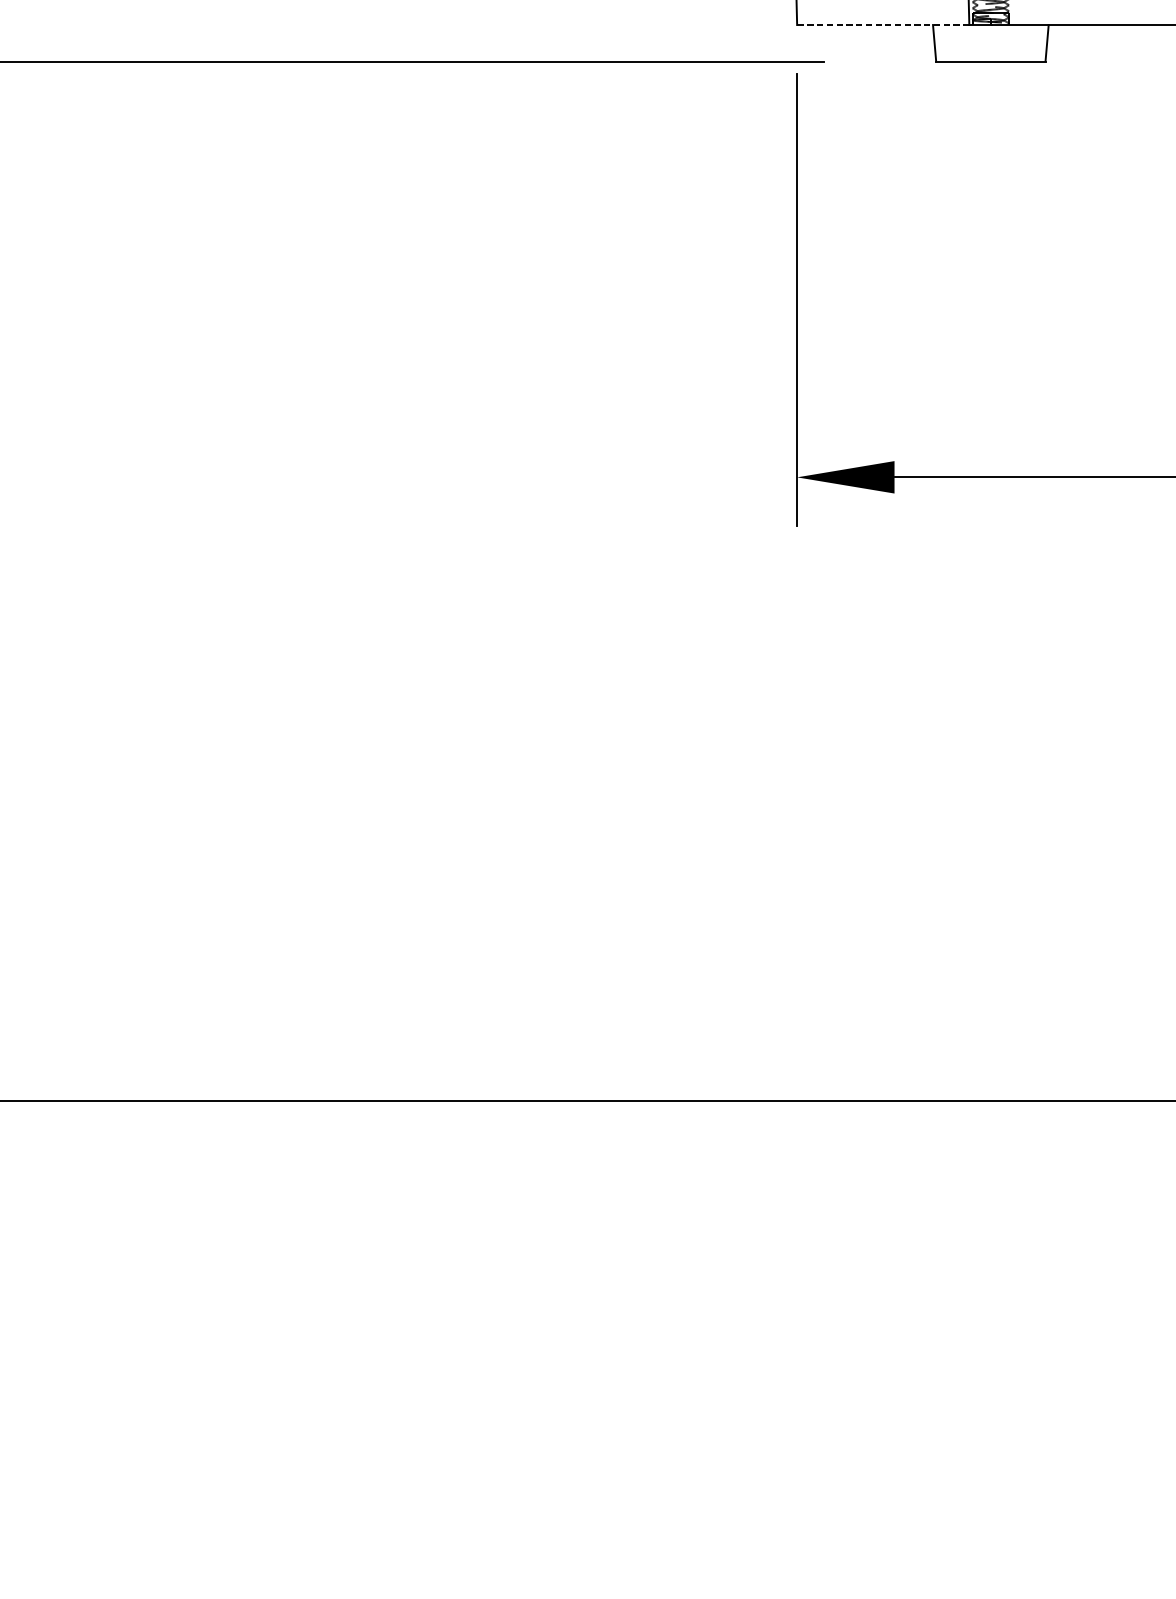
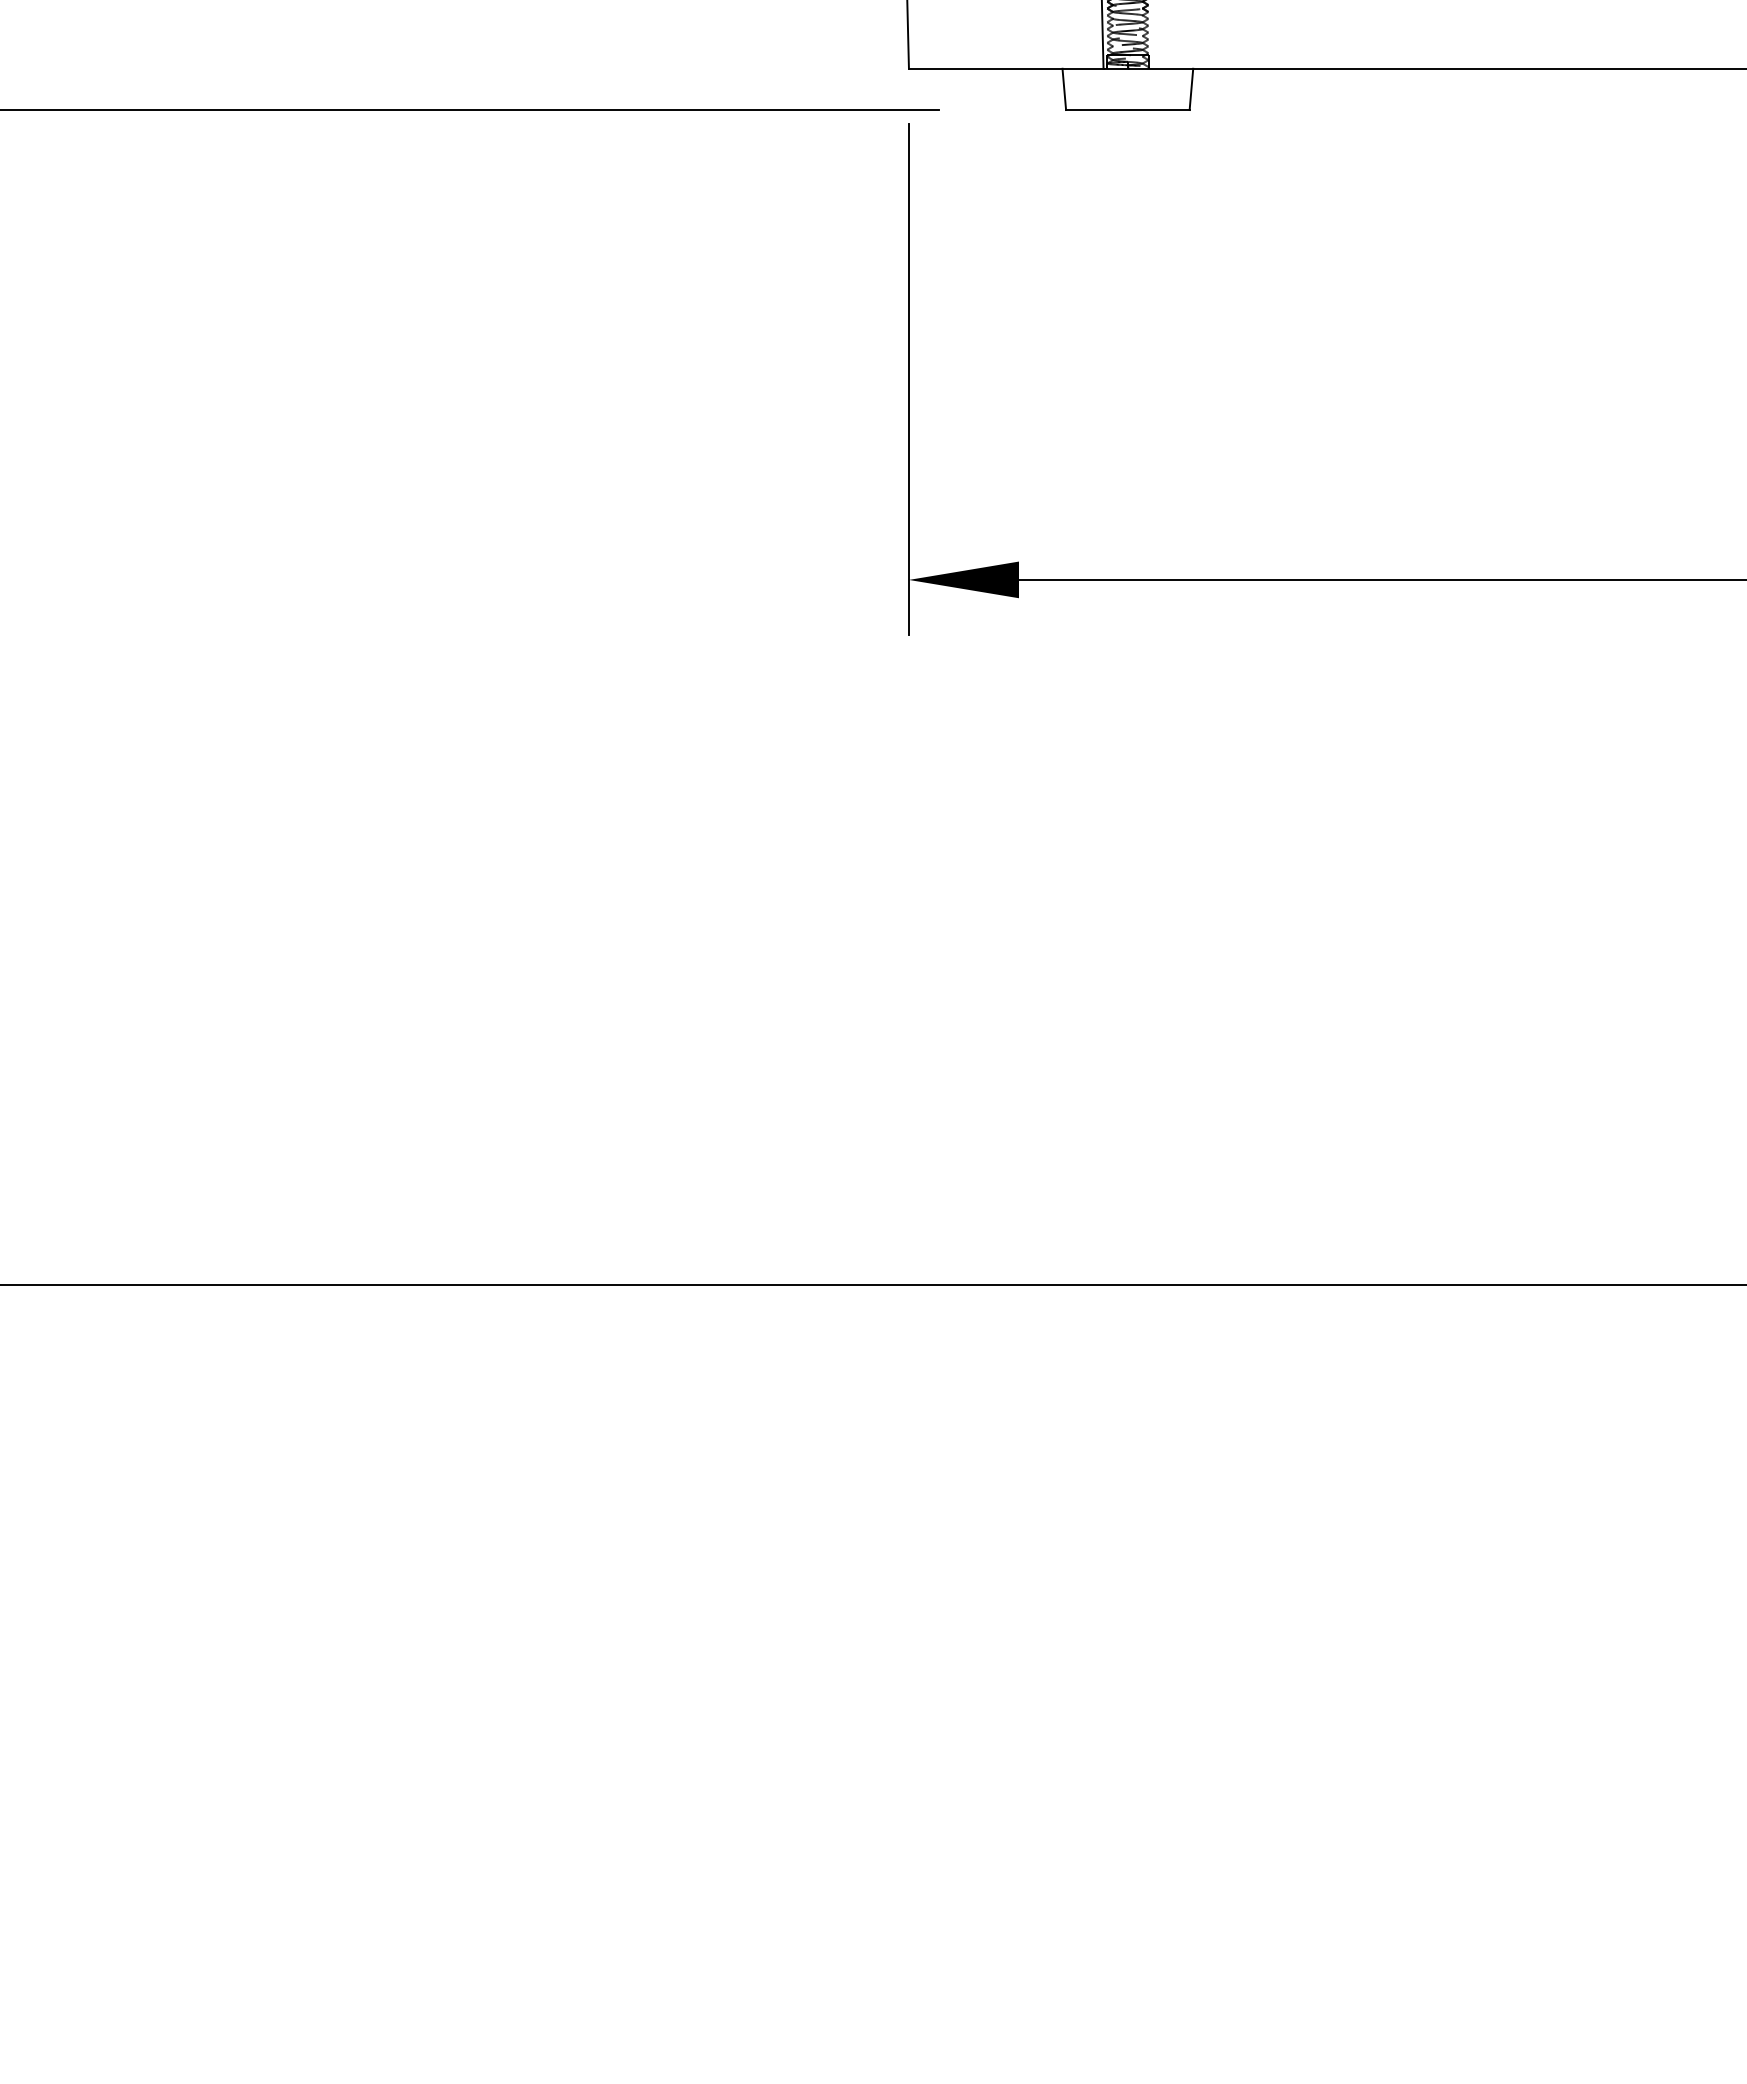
line: (882, 24) -> (1005, 68), dashed -> solid

